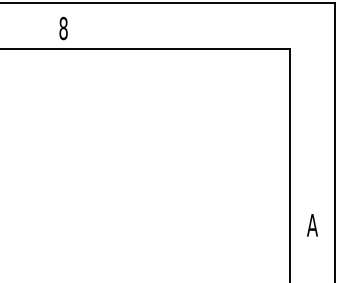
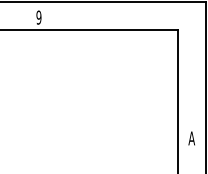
text: (62, 28) -> (38, 17), 8 -> 9

